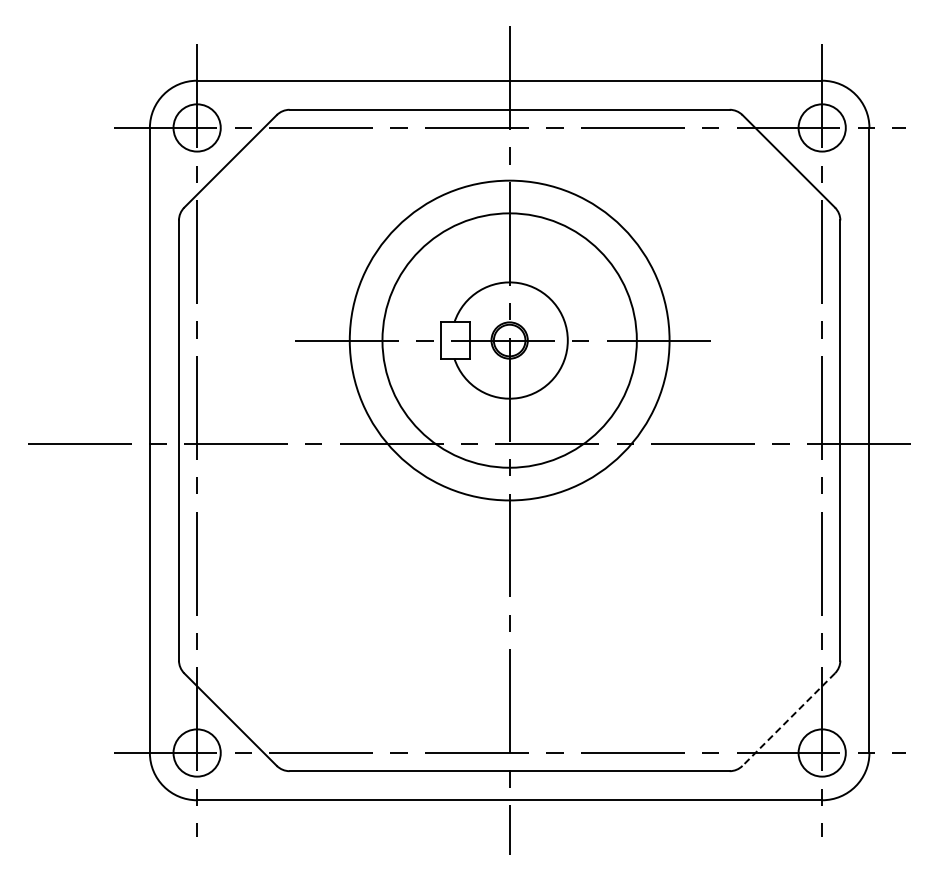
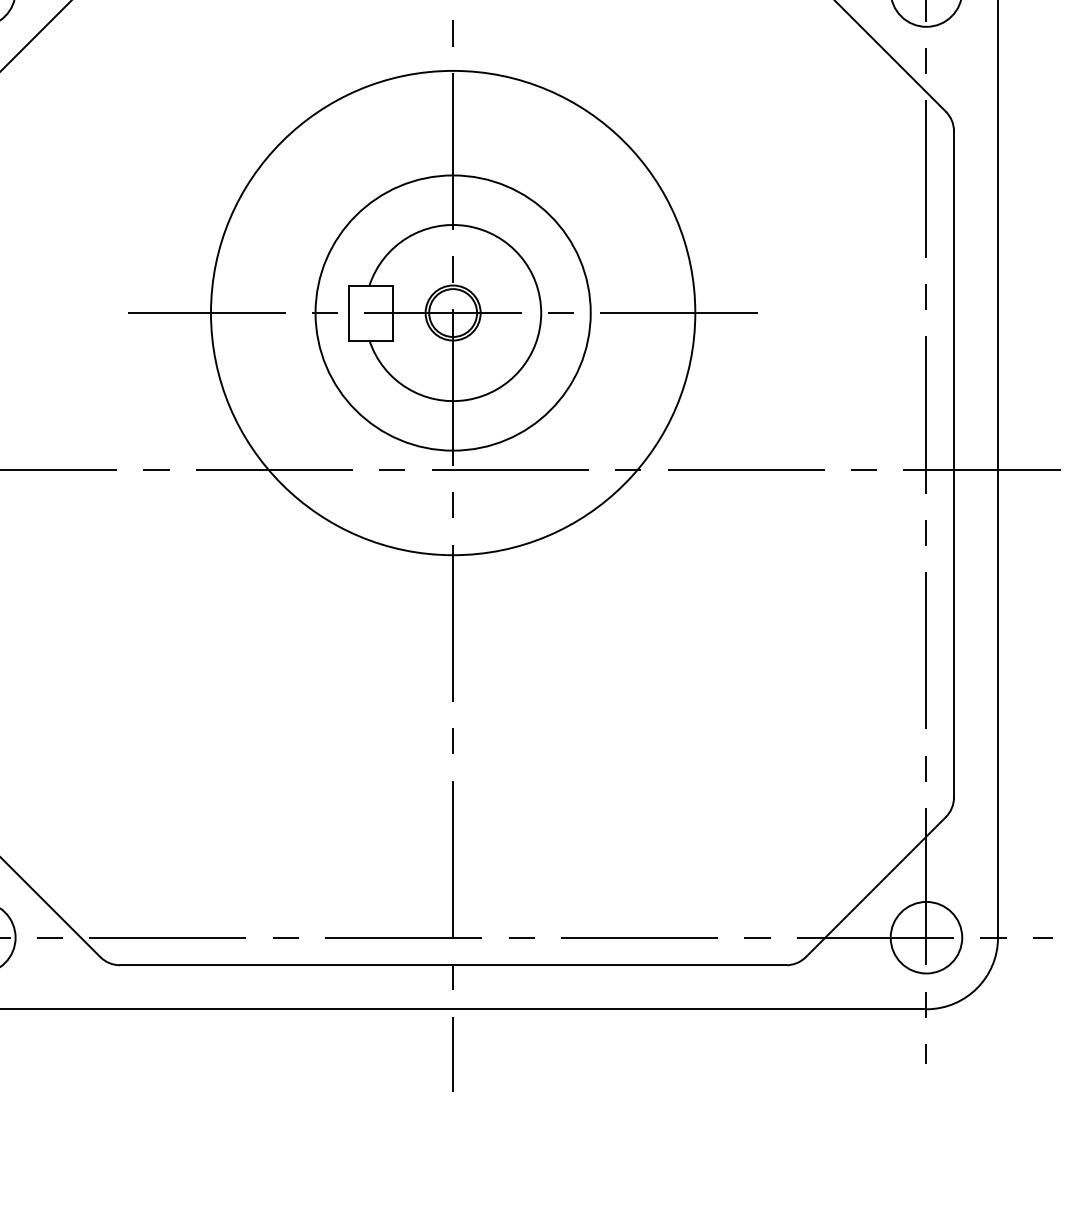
circle: (509, 340) -> (452, 312), size x0.71
line: (788, 719) -> (875, 886), dashed -> solid

